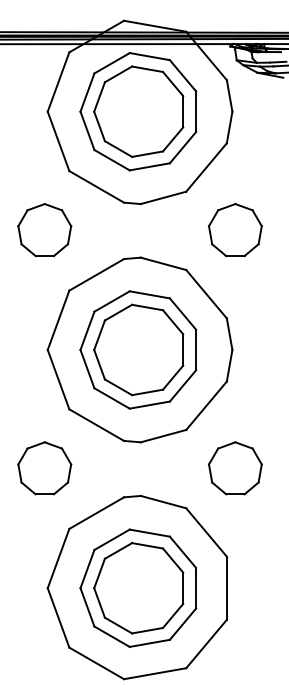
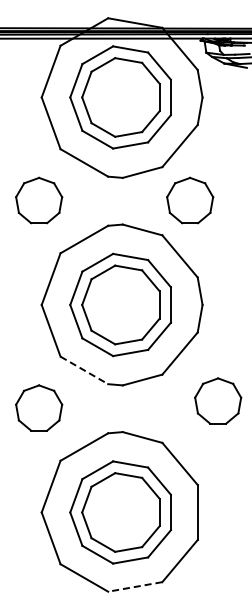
part: (235, 230) -> (190, 200), moved
line: (96, 425) -> (84, 370), solid -> dashed
part: (235, 467) -> (218, 400), moved
line: (155, 673) -> (135, 586), solid -> dashed

